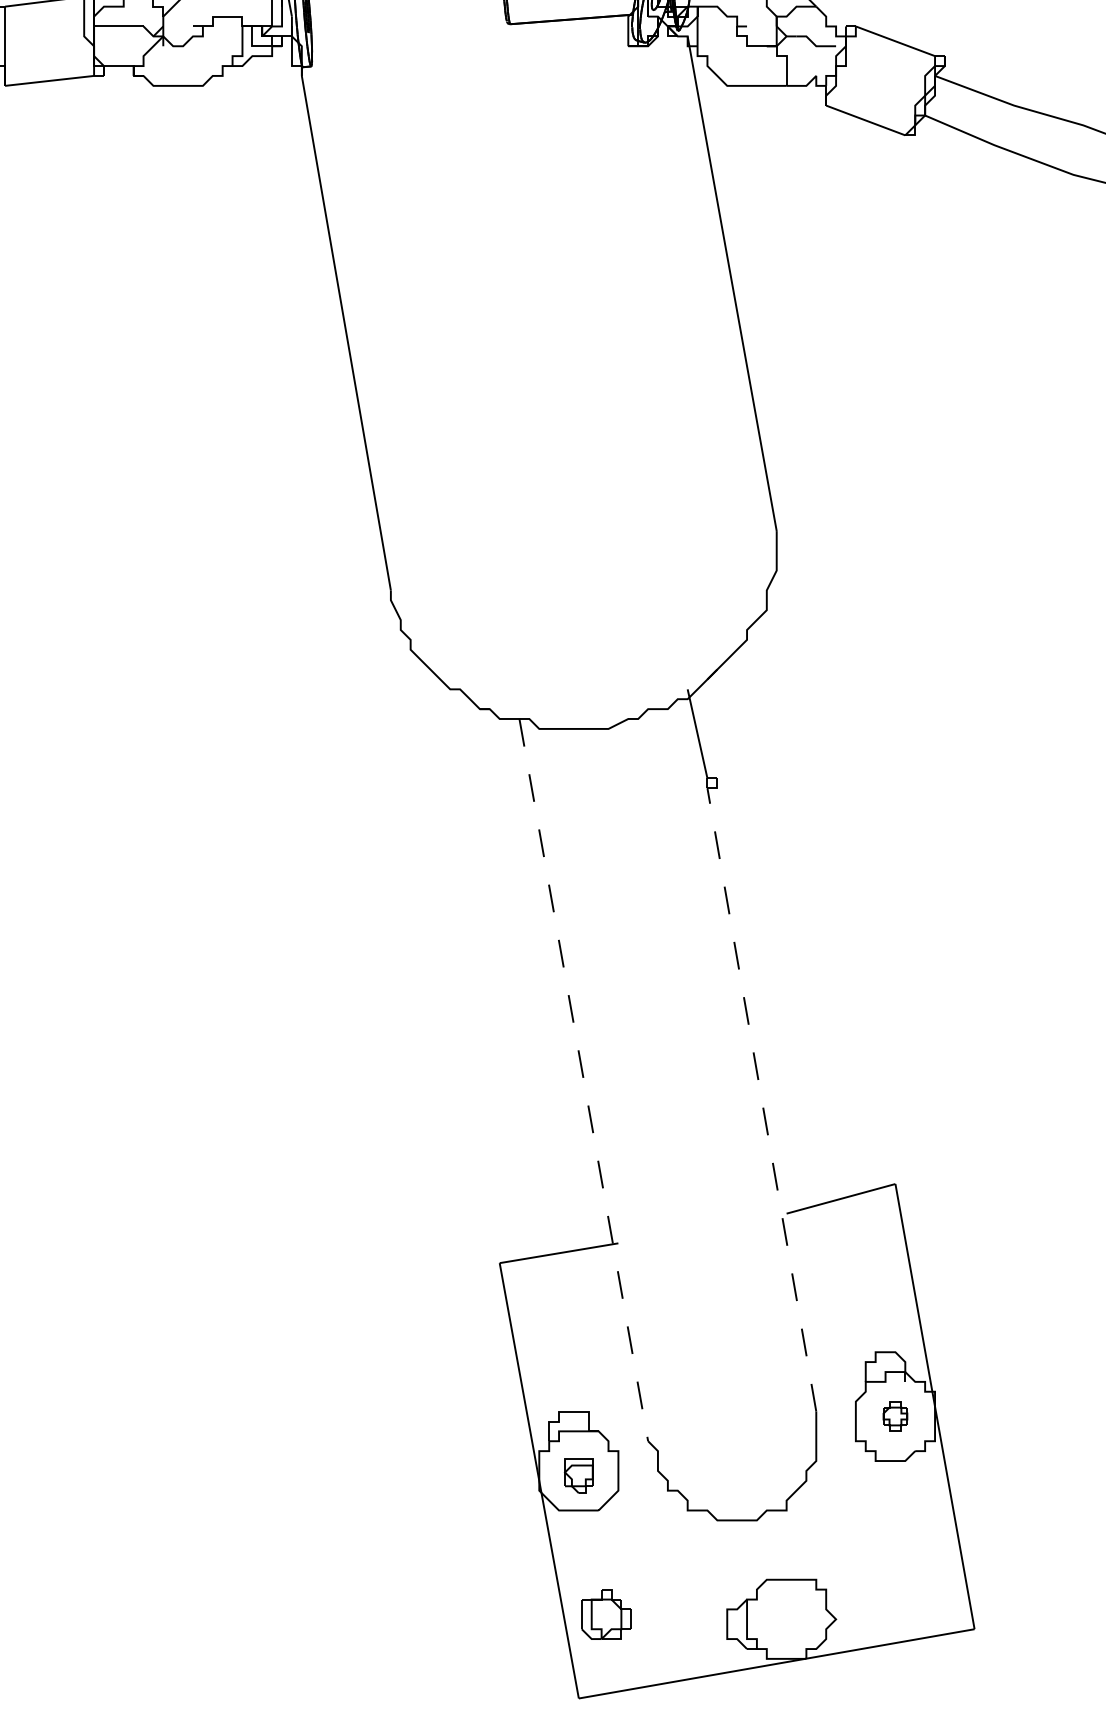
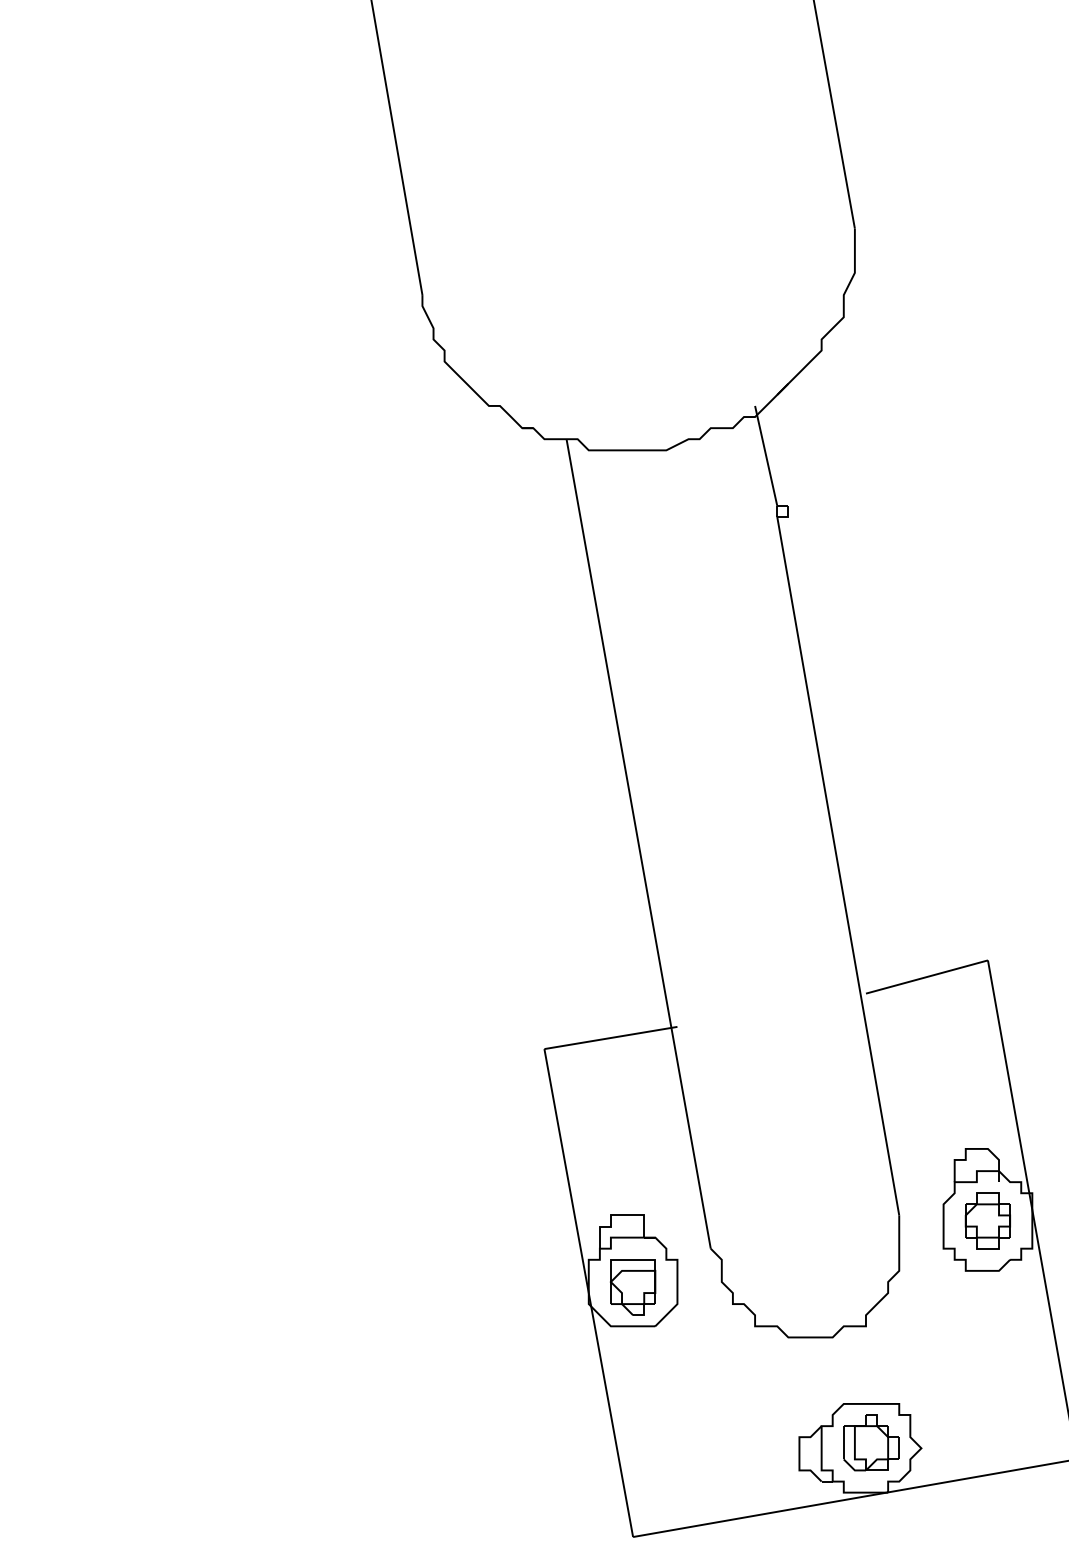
line: (583, 1080) -> (638, 844), dashed -> solid
line: (761, 1099) -> (837, 865), dashed -> solid
part: (895, 1416) -> (988, 1220), size x1.67
part: (578, 1475) -> (632, 1287), size x1.43
part: (606, 1614) -> (871, 1442), moved

